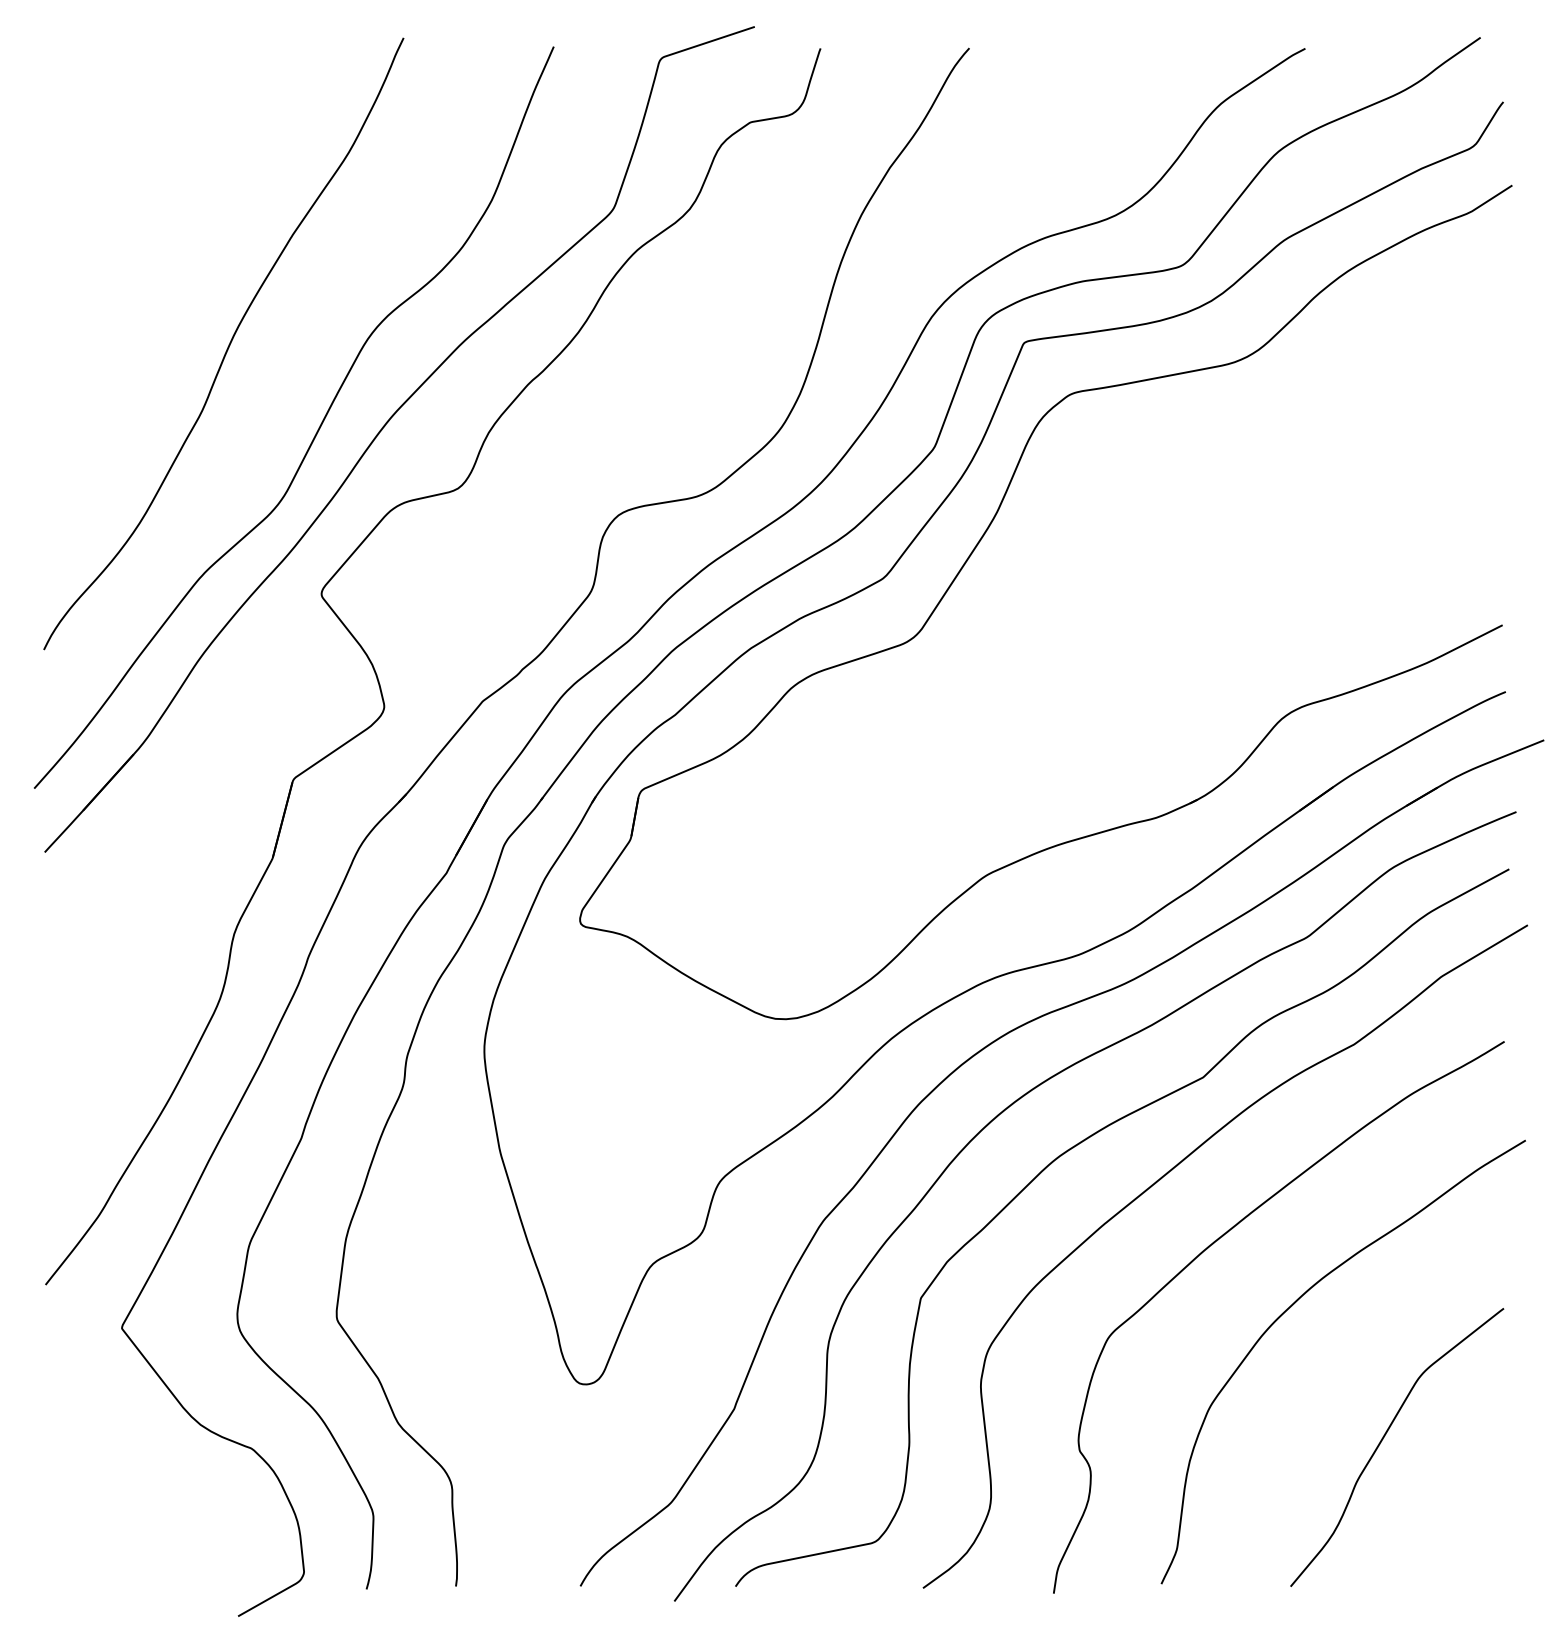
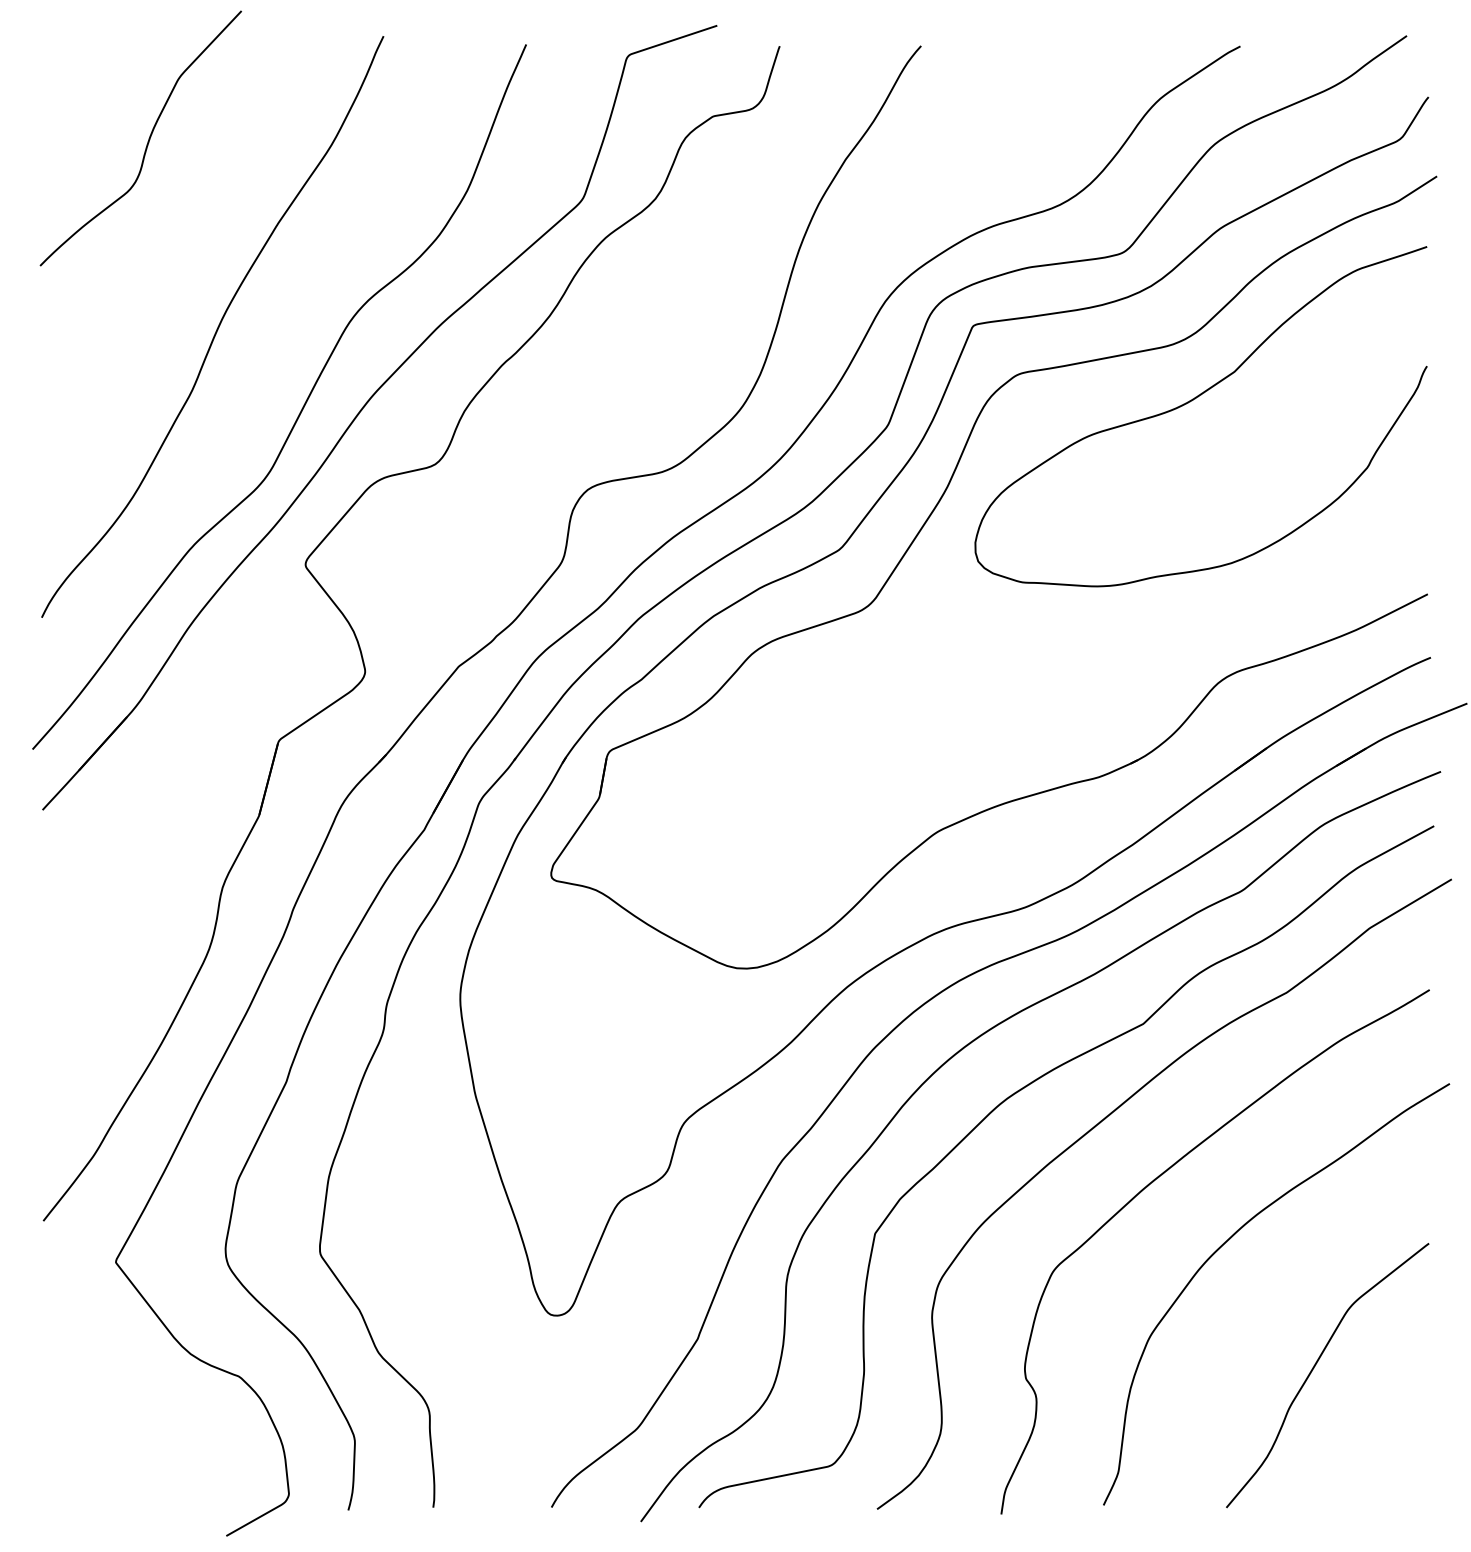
curve: (155, 148) -> (147, 141), added
curve: (1252, 423) -> (1190, 402), added

